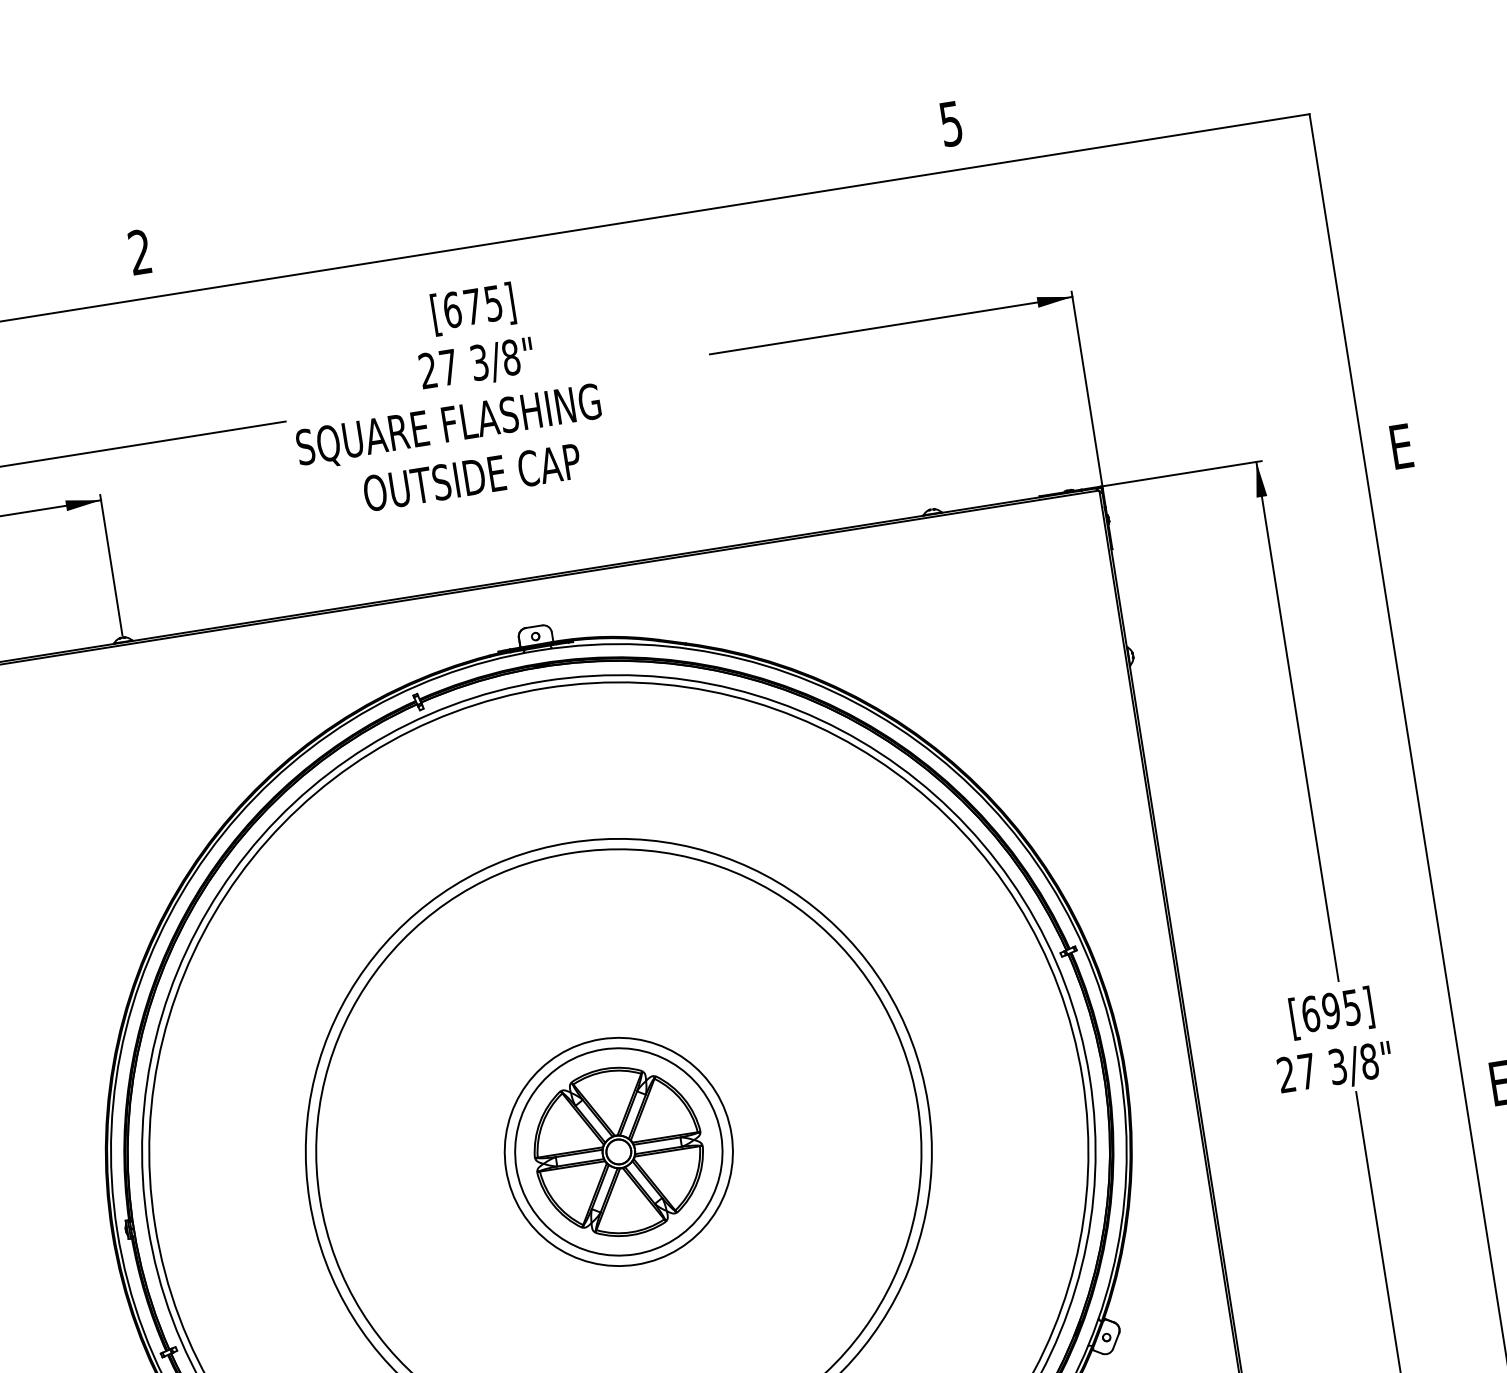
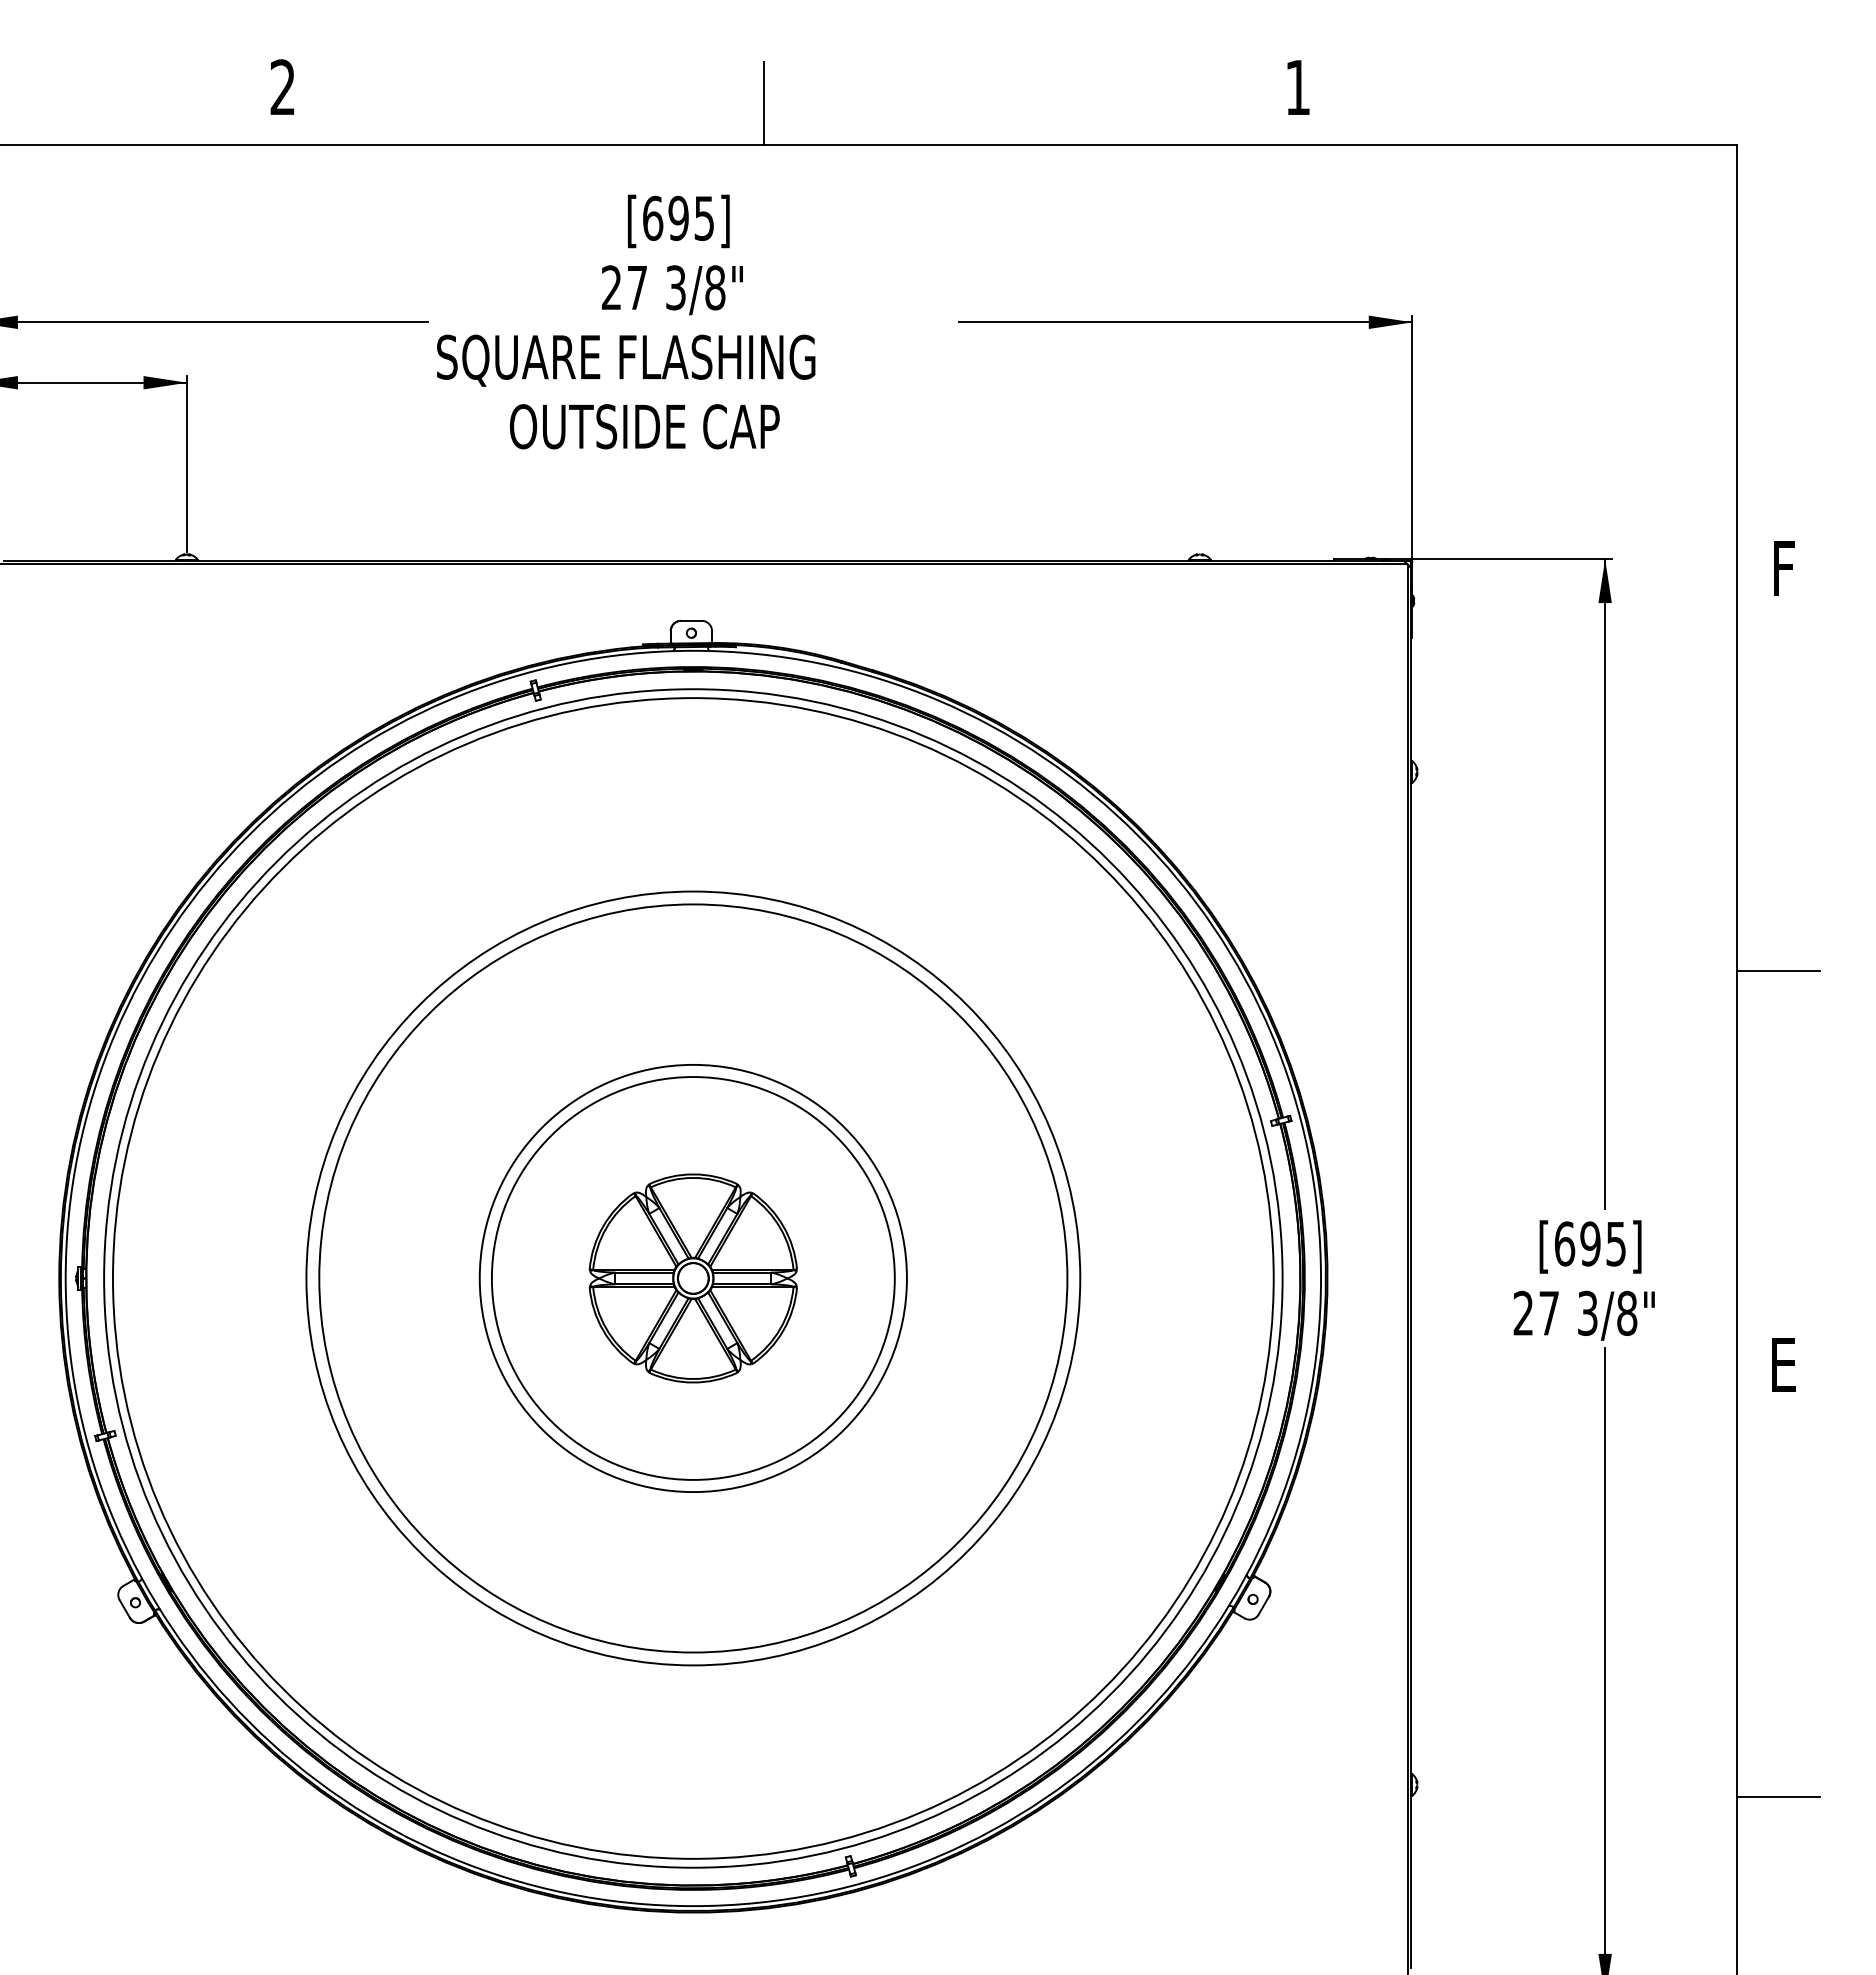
text: (950, 123) -> (1297, 87), 5 -> 1
line: (526, 204) -> (763, 103), added
text: (472, 306) -> (678, 218), [675] -> [695]
text: (1404, 446) -> (1788, 568), E -> F
line: (1447, 769) -> (1778, 971), added
circle: (618, 1152) -> (692, 1278), size x1.43
circle: (618, 1152) -> (692, 1278), size x1.67

